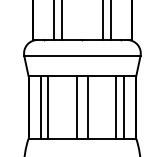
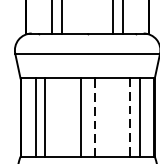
line: (87, 106) -> (93, 116), solid -> dashed
line: (116, 107) -> (130, 117), solid -> dashed

